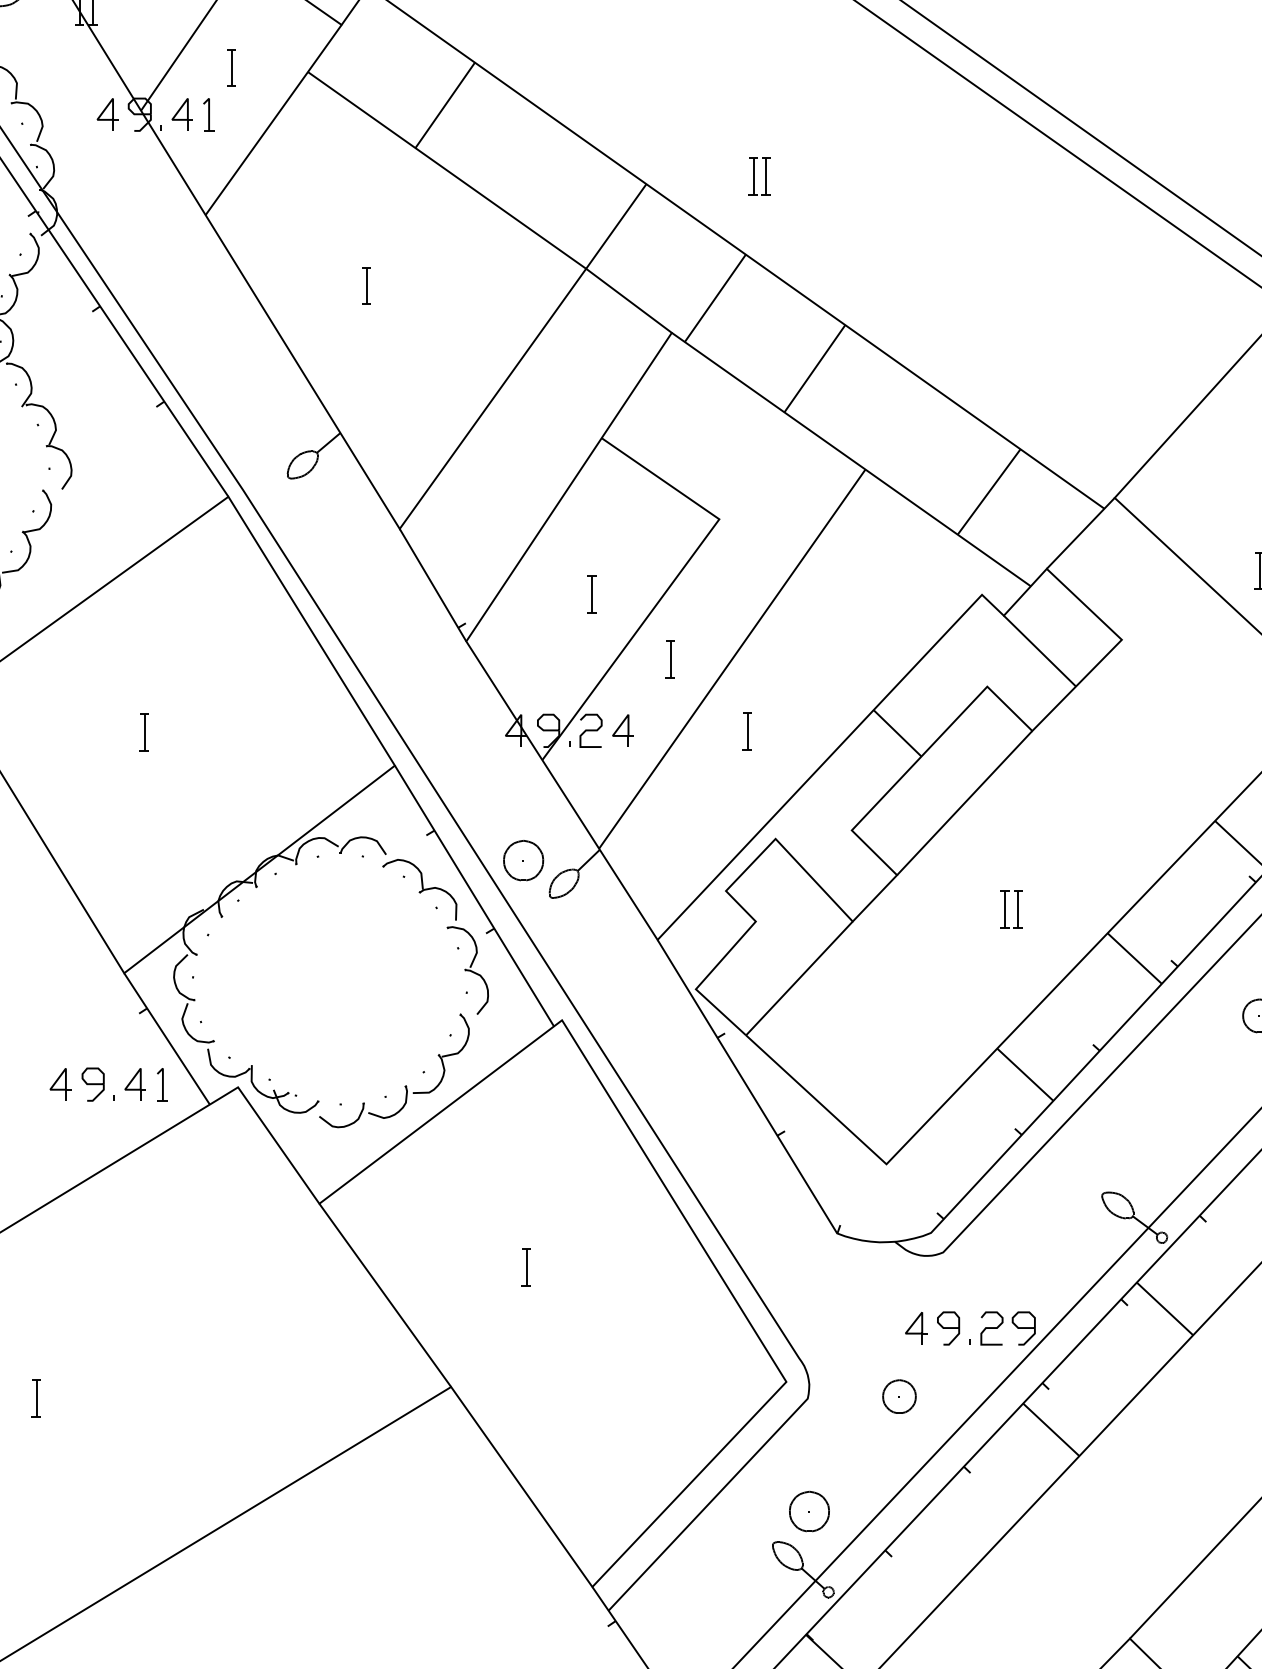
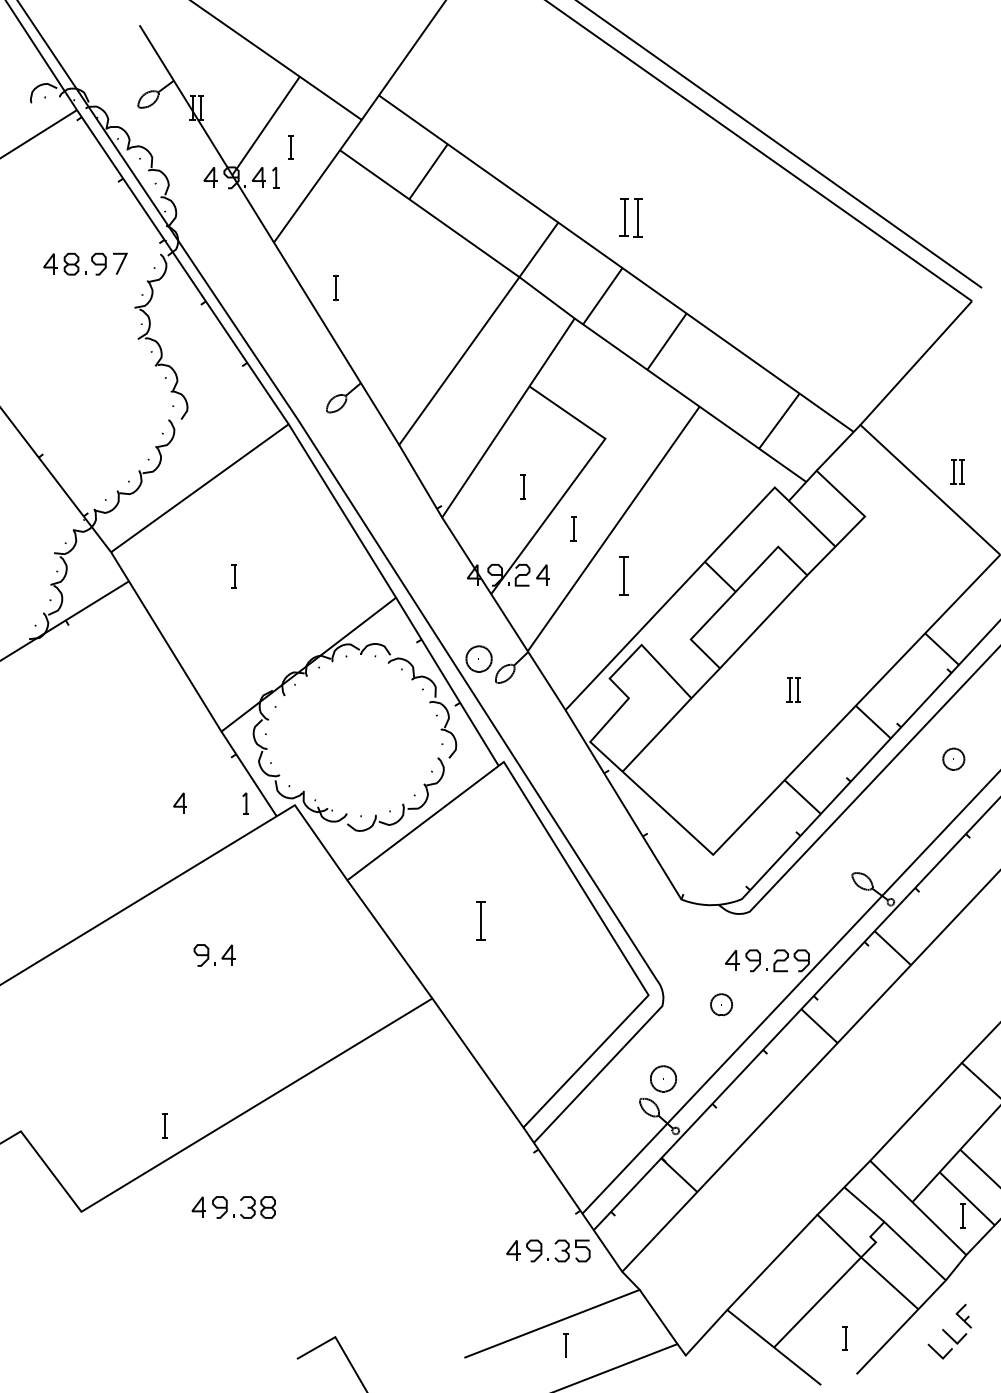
part: (759, 176) -> (631, 217), size x1.6
part: (366, 284) -> (335, 287), moved
part: (745, 731) -> (622, 575), size x1.6
part: (113, 1084) -> (214, 955), moved
part: (525, 1266) -> (480, 920), size x1.6
part: (35, 1397) -> (164, 1125), moved

